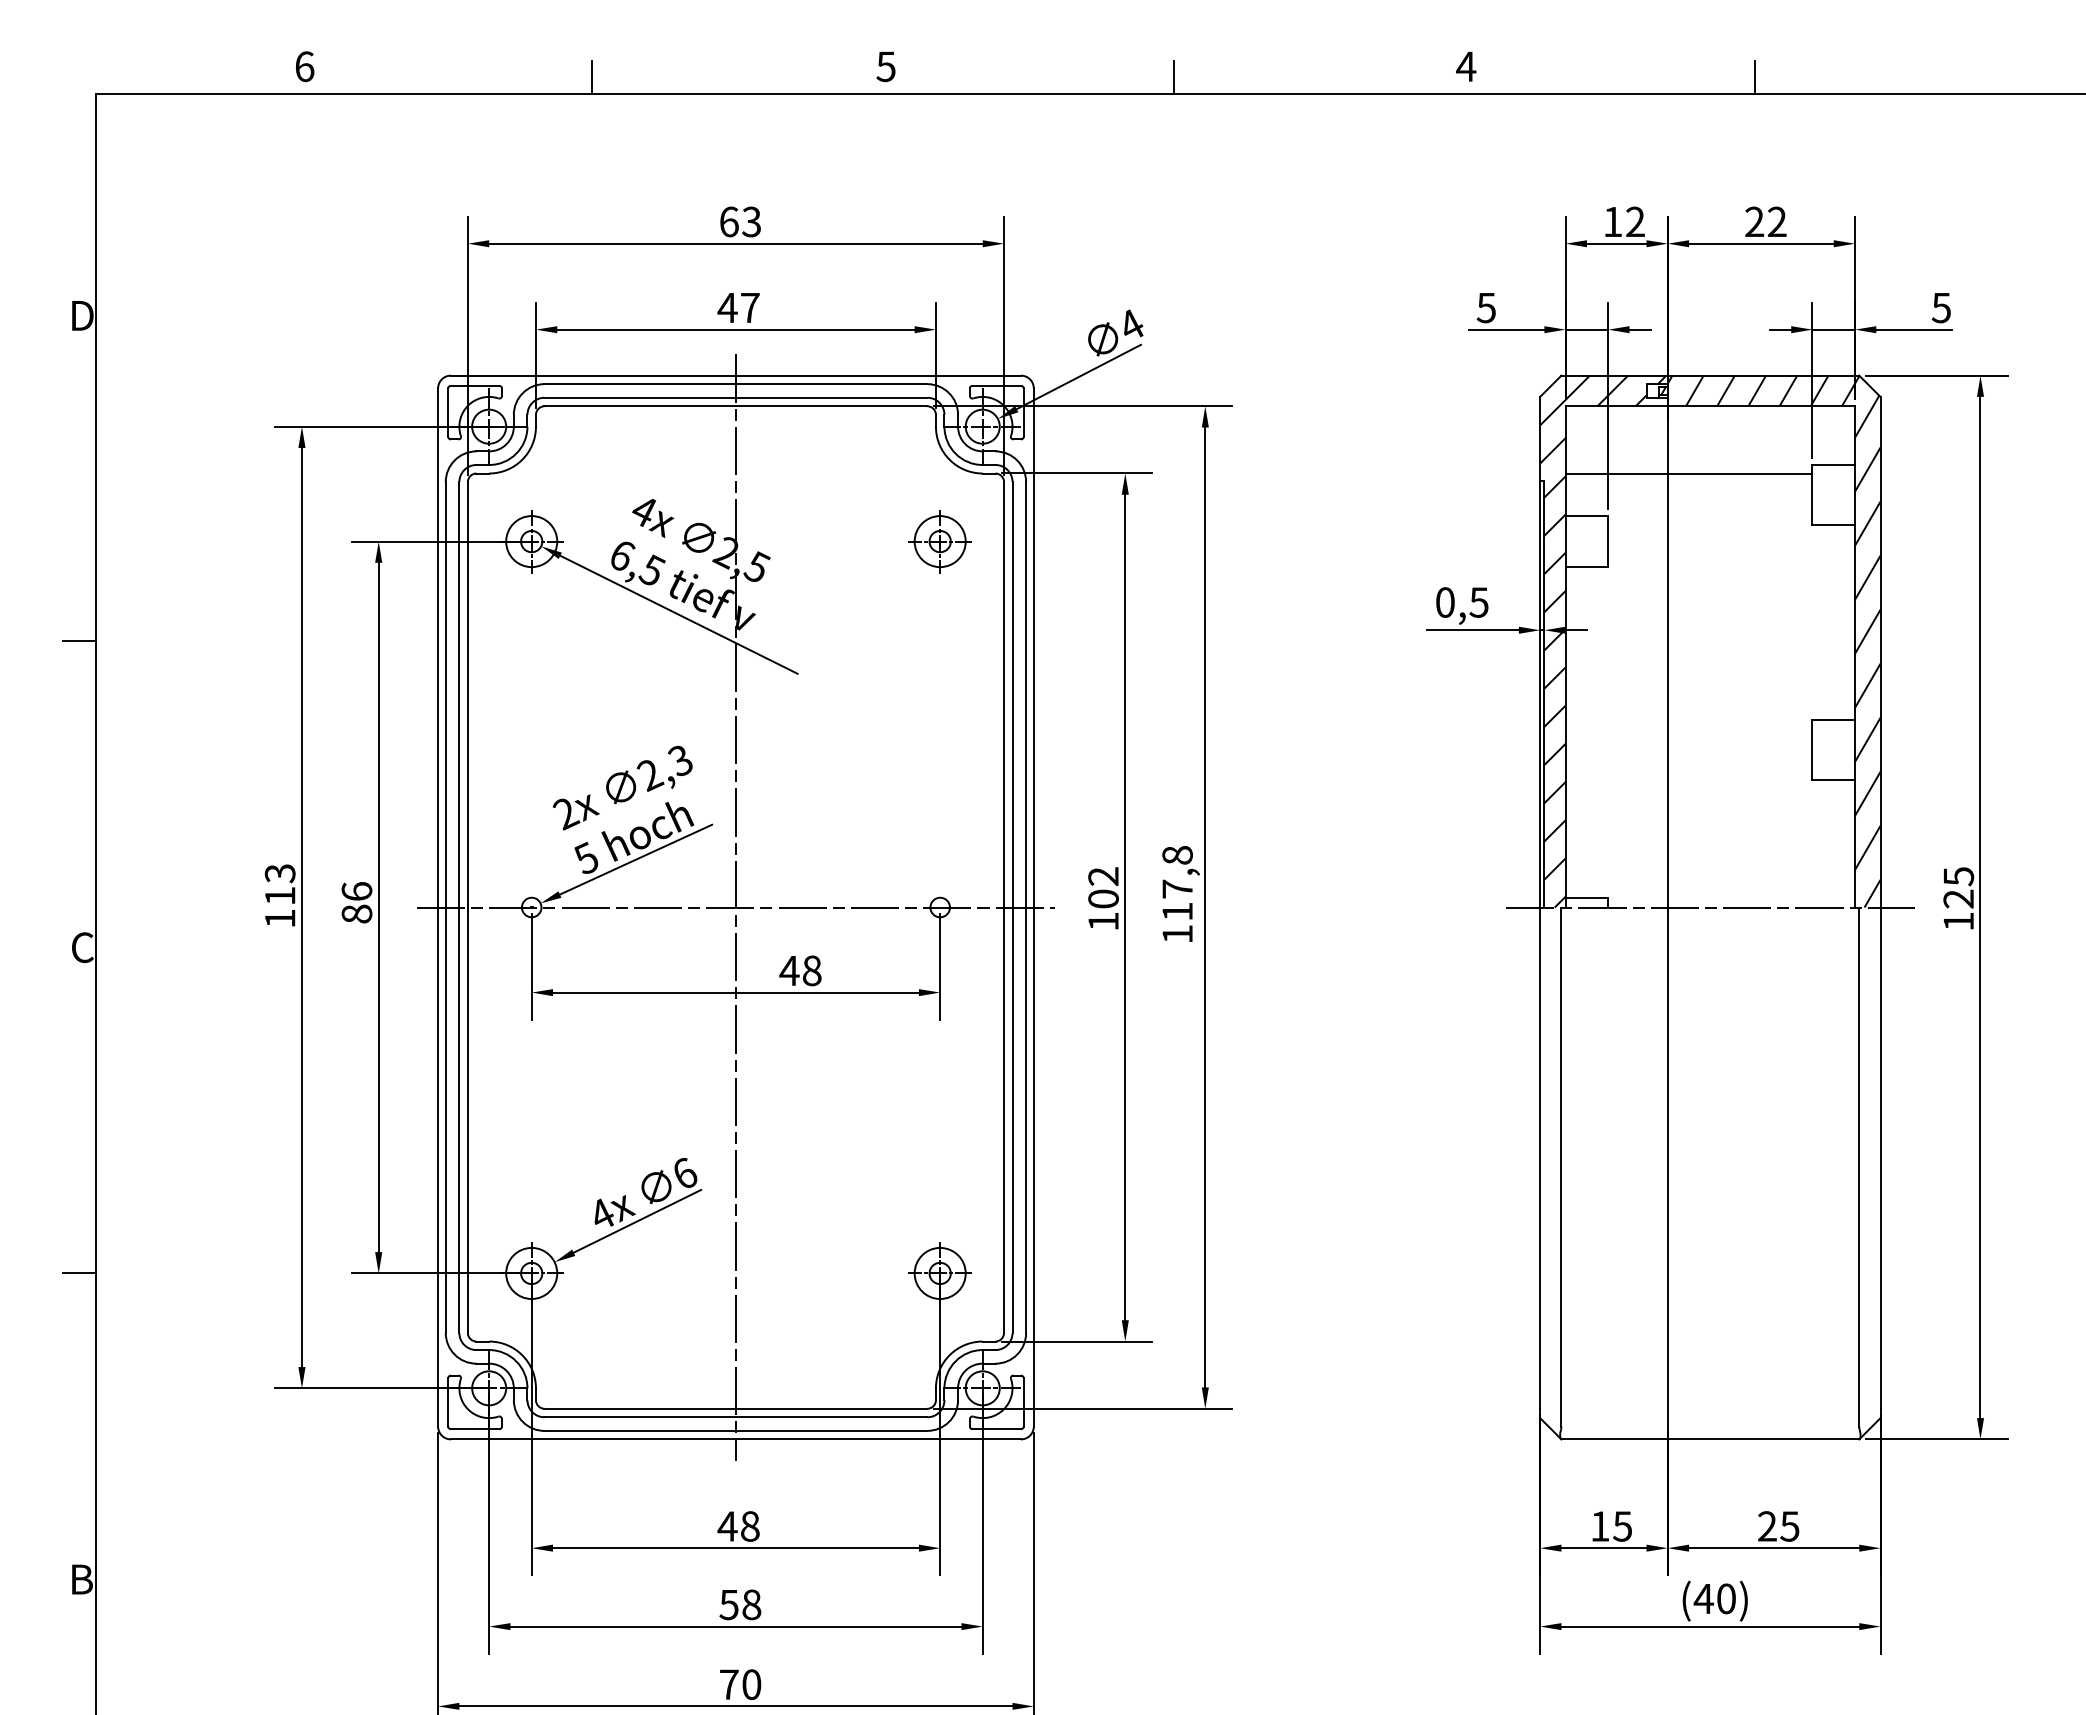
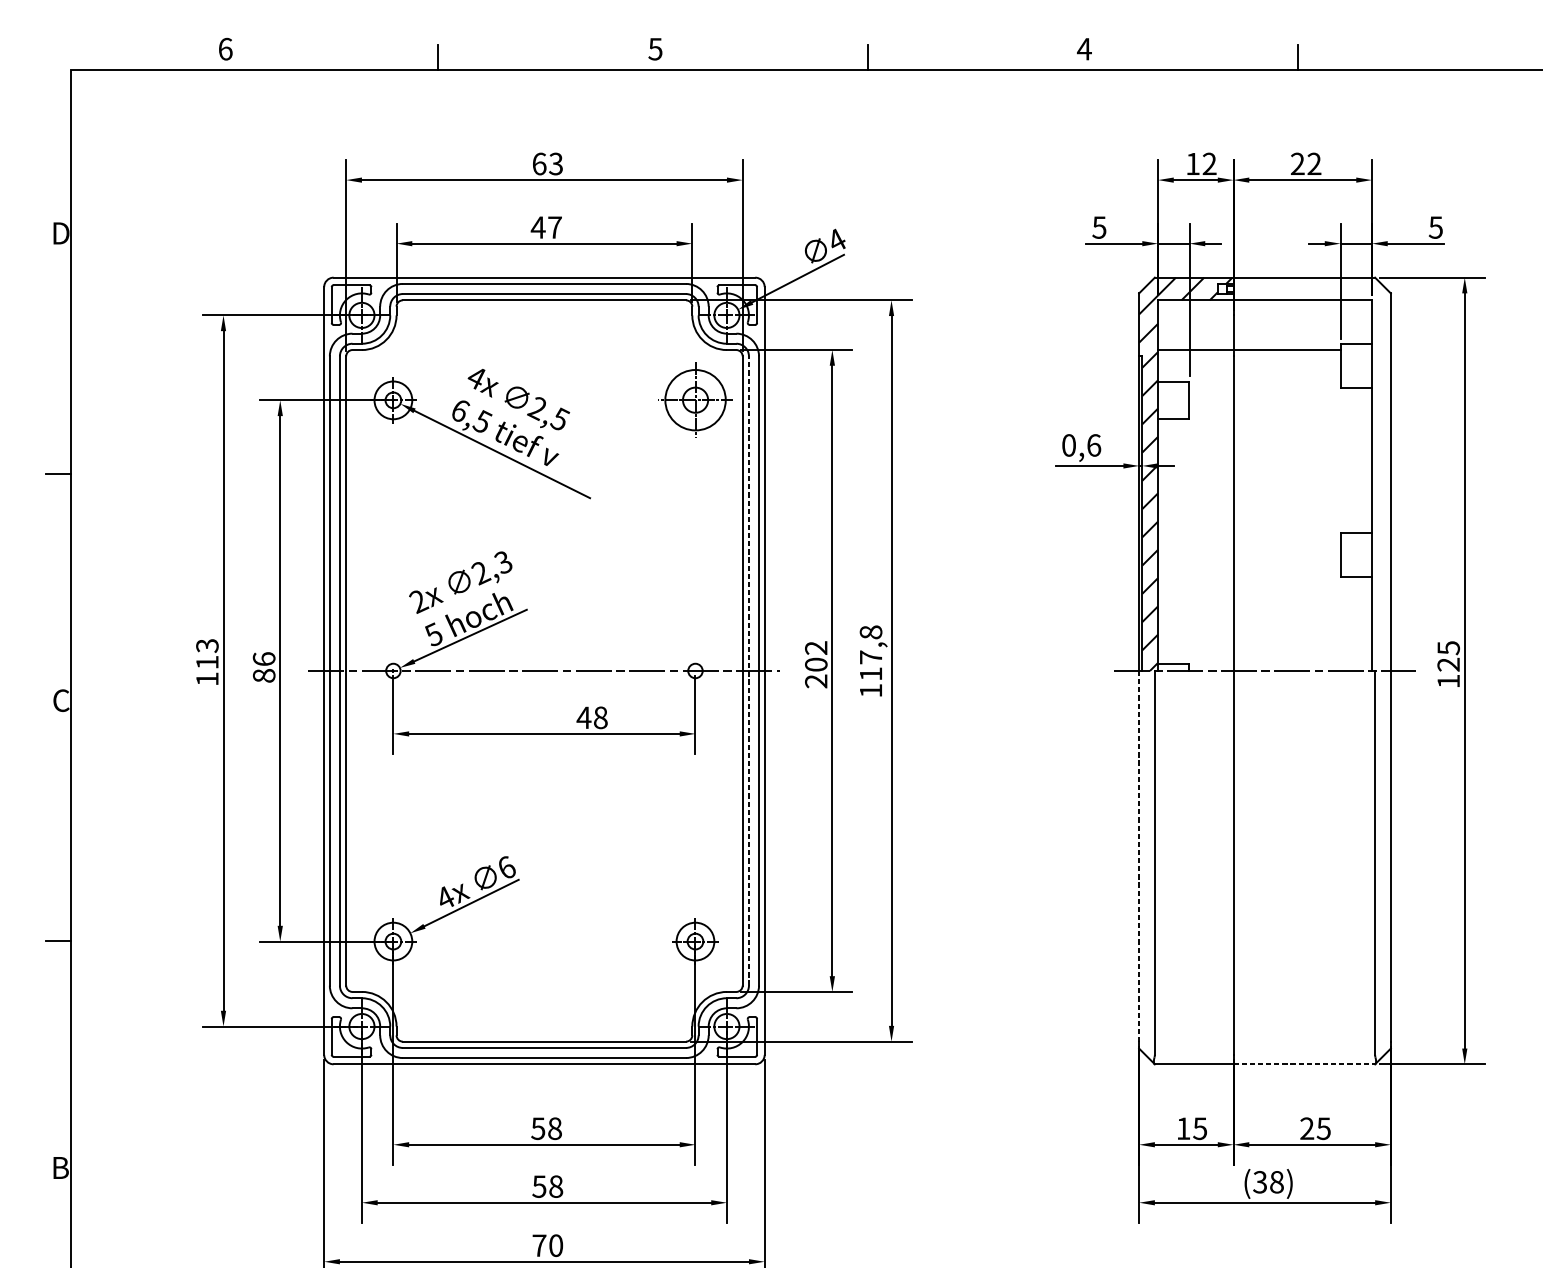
part: (939, 541) -> (694, 400), size x1.6
text: (1478, 602) -> (1093, 445), 0,5 -> 0,6
hatch: (1770, 641) -> (1309, 474), removed
line: (735, 907) -> (544, 670), removed
line: (1012, 907) -> (748, 670), solid -> dashed
text: (1103, 921) -> (816, 681), 102 -> 202
line: (1540, 1158) -> (1139, 856), solid -> dashed
line: (1763, 1439) -> (1304, 1064), solid -> dashed
text: (727, 1526) -> (538, 1128), 48 -> 58
text: (1714, 1598) -> (1268, 1181), (40) -> (38)

